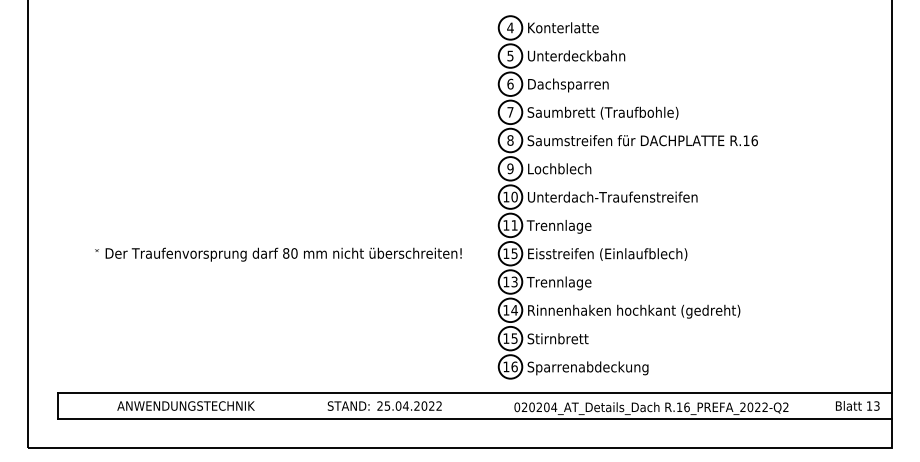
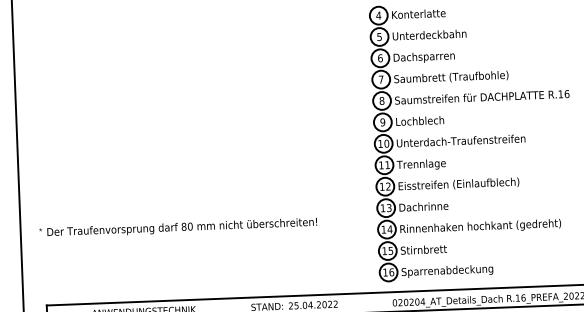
text: (514, 253) -> (388, 186), 15 -> 12
text: (278, 254) -> (178, 227), moved
text: (559, 283) -> (423, 207), Trennlage -> Dachrinne

